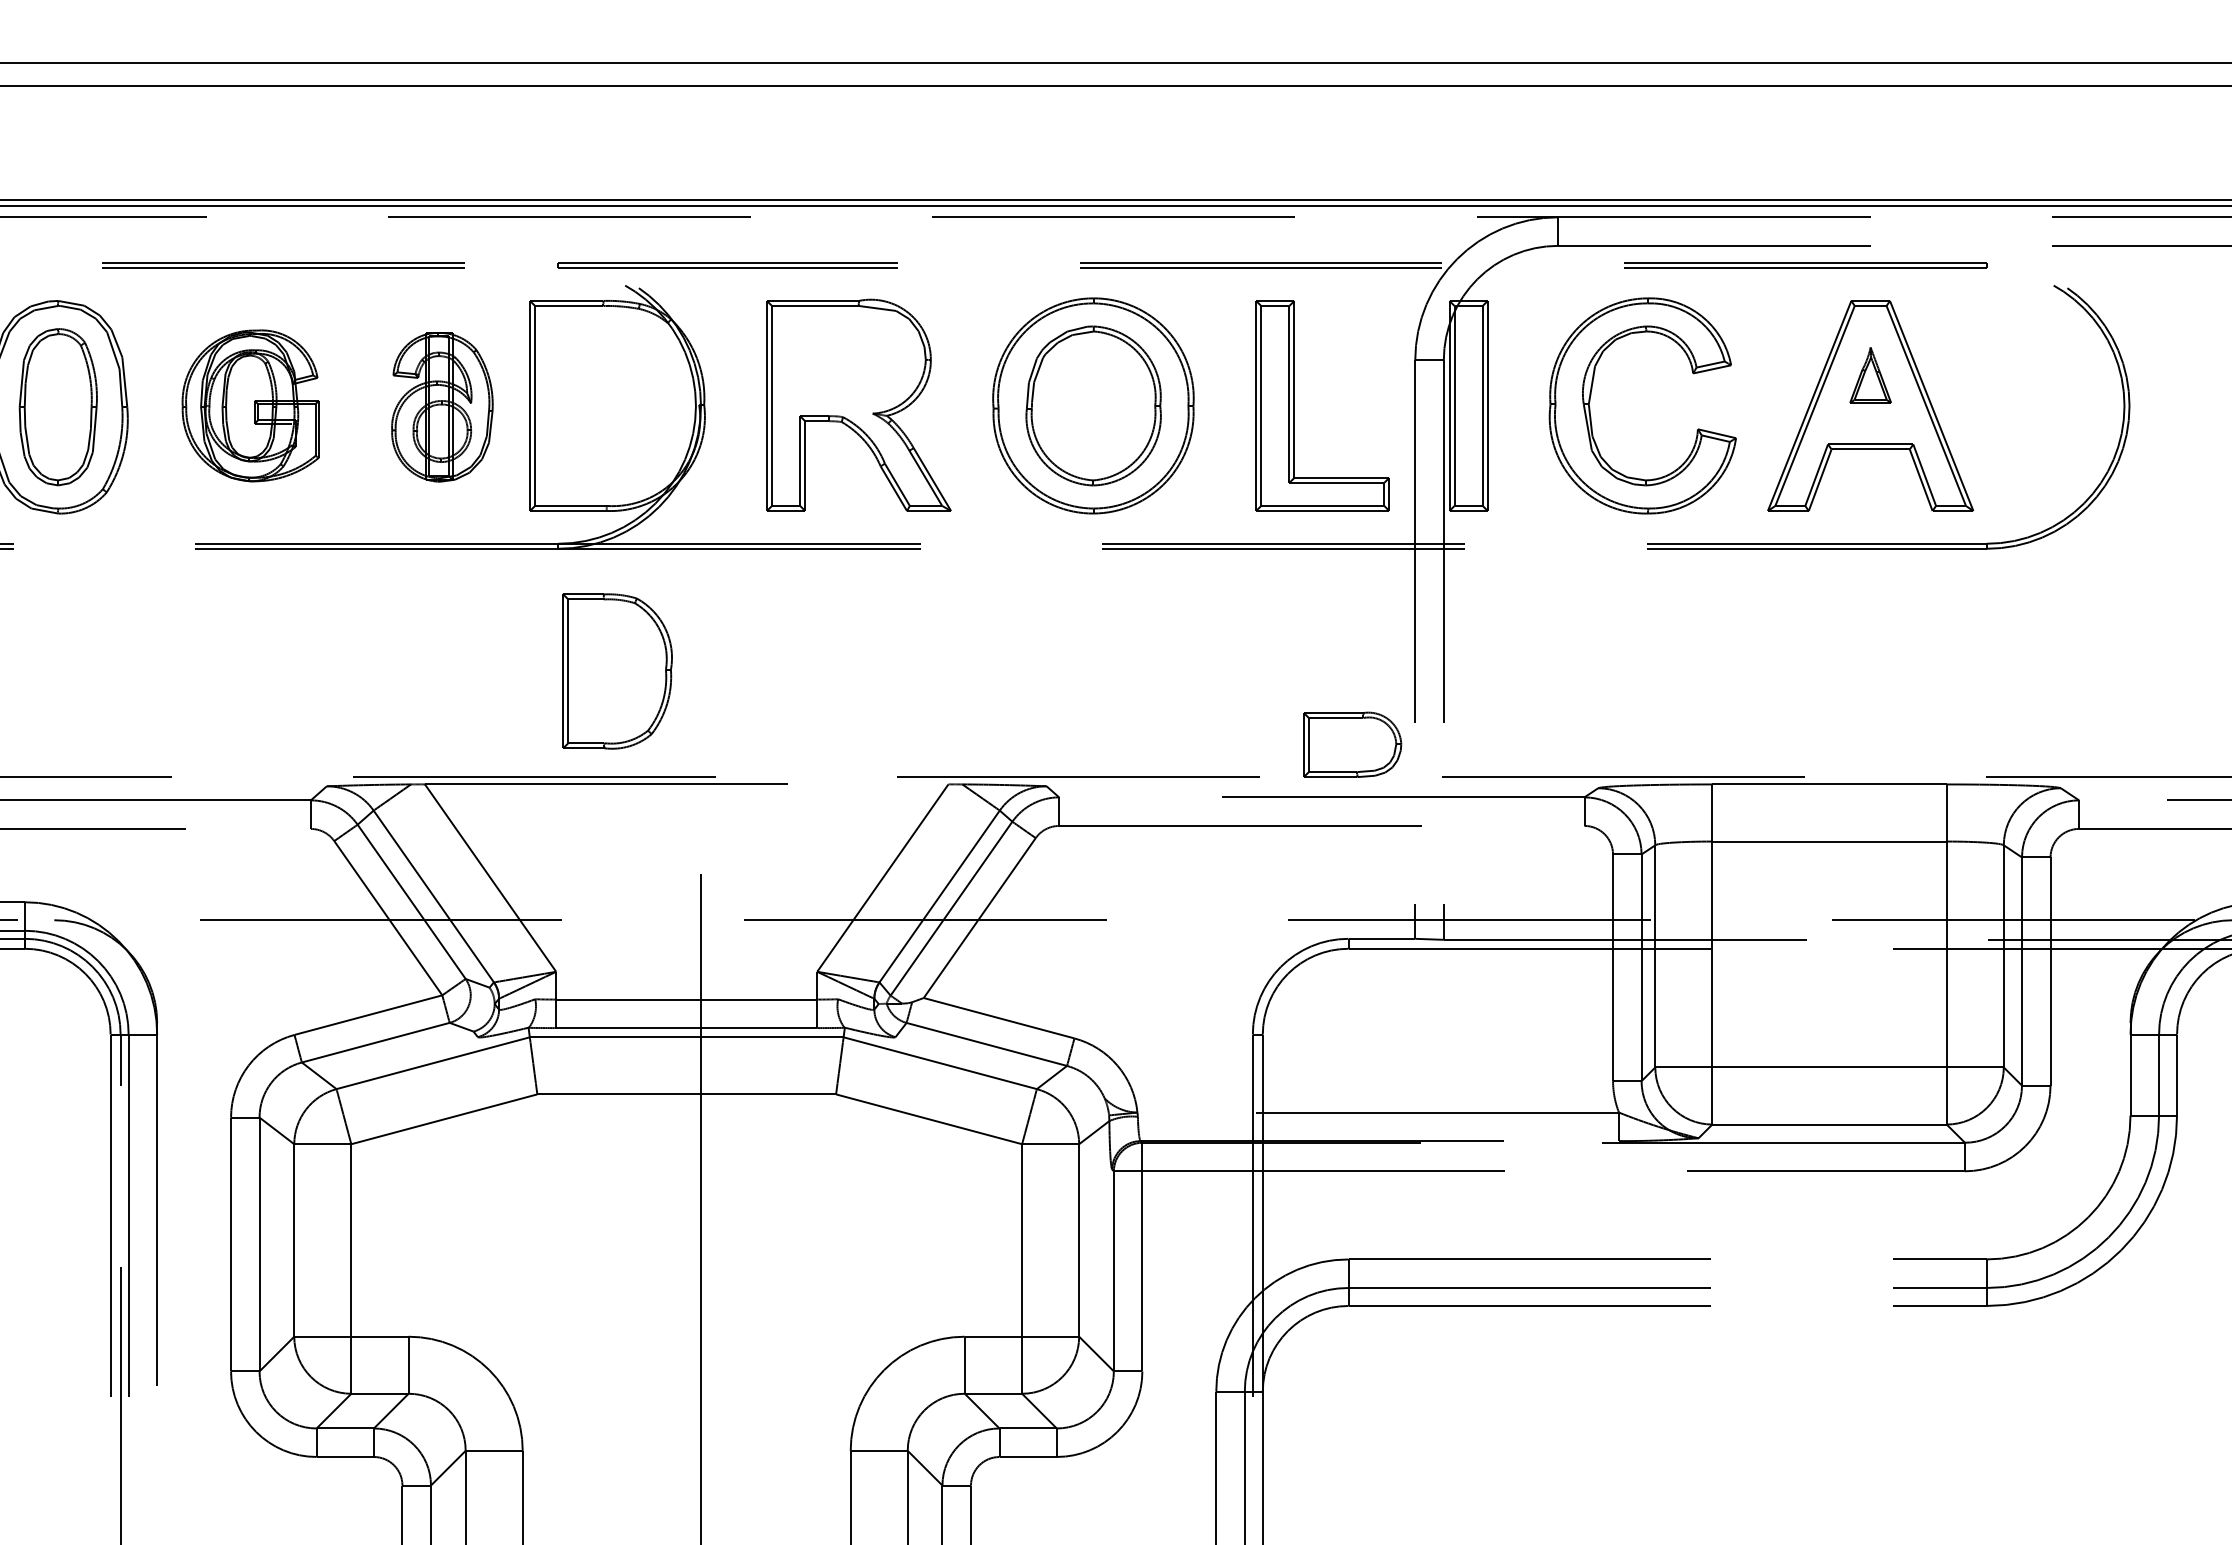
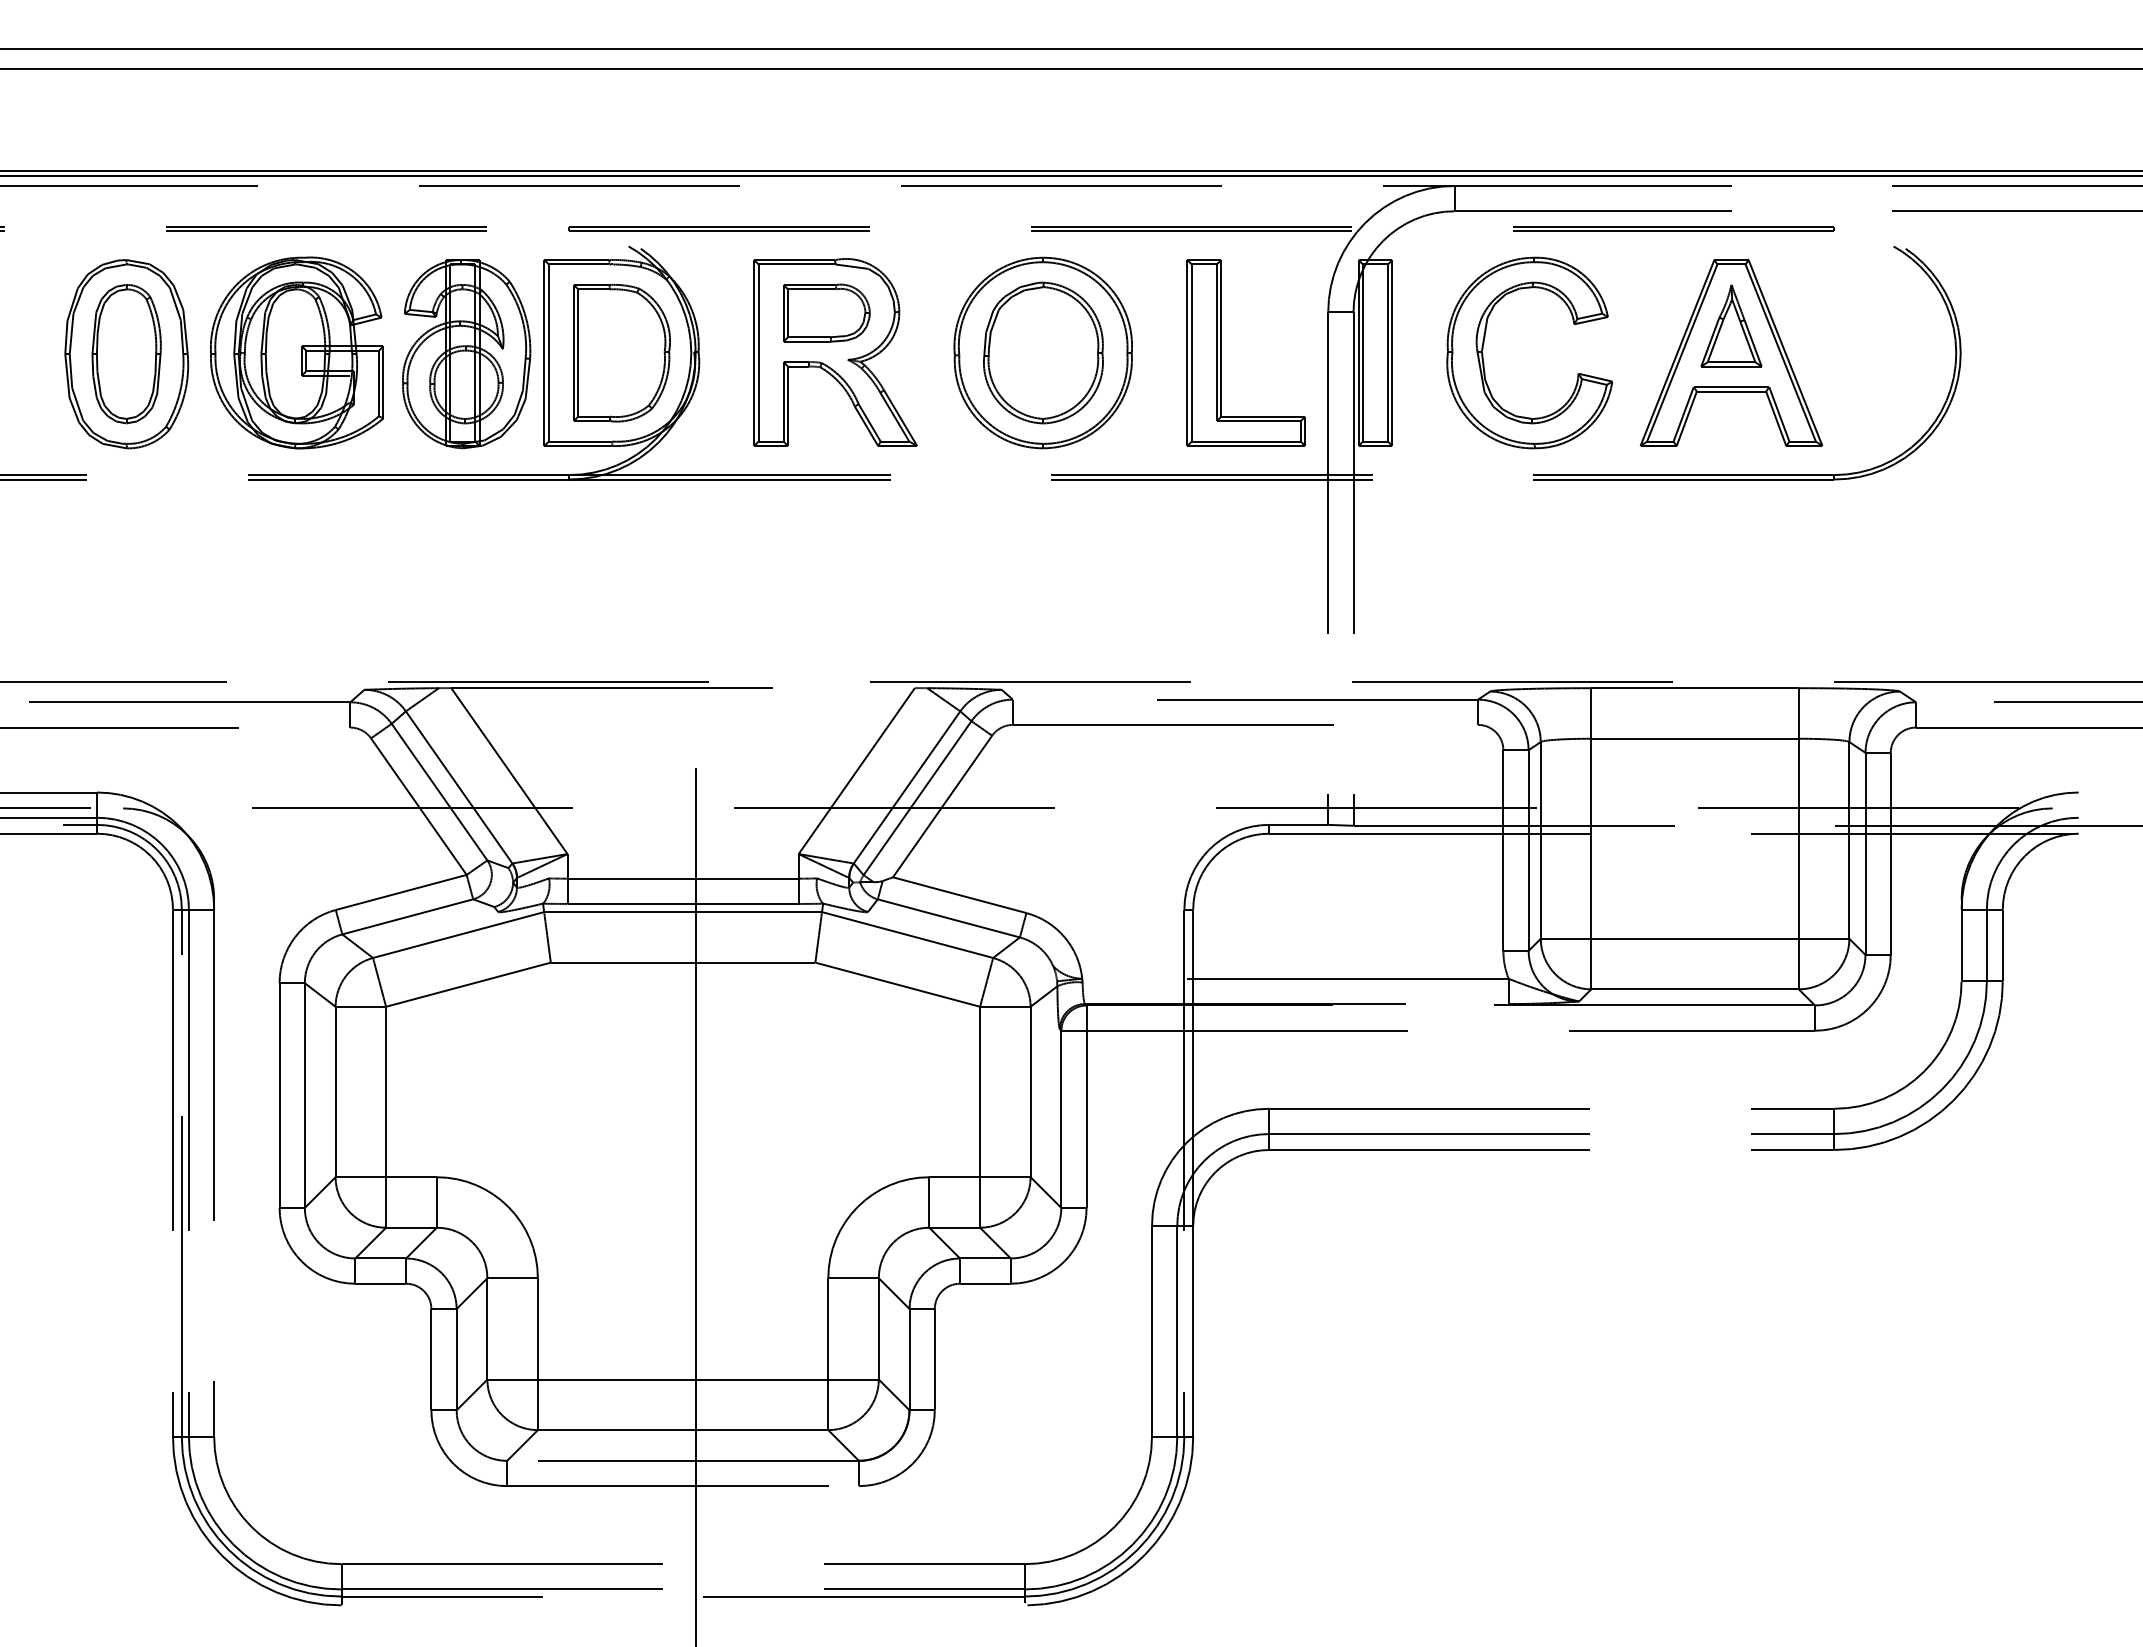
part: (1870, 374) -> (1731, 325), size x1.67
part: (250, 405) -> (296, 352), size x1.43
part: (442, 407) -> (466, 354), size x1.43
part: (617, 670) -> (621, 352), moved
part: (1352, 744) -> (826, 312), moved

